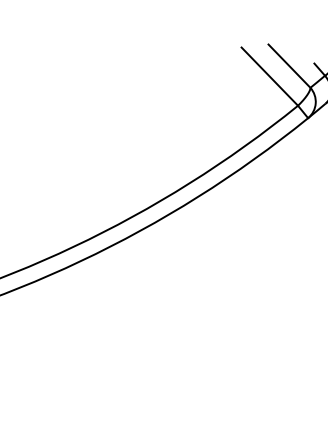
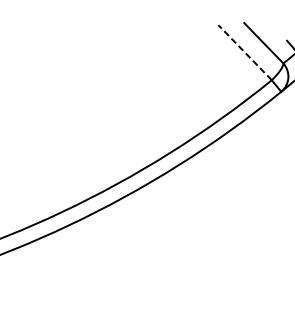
line: (269, 76) -> (245, 52), solid -> dashed

